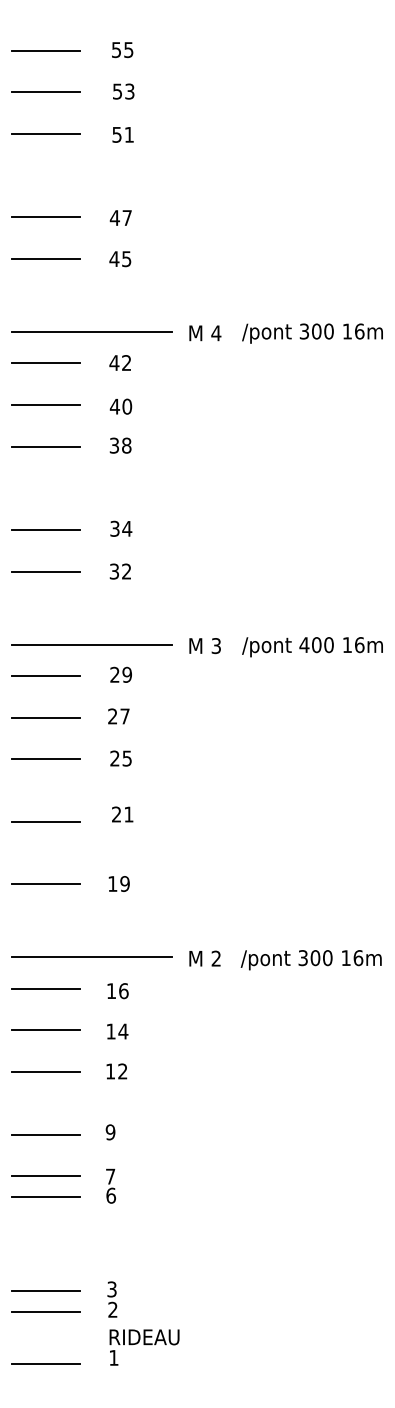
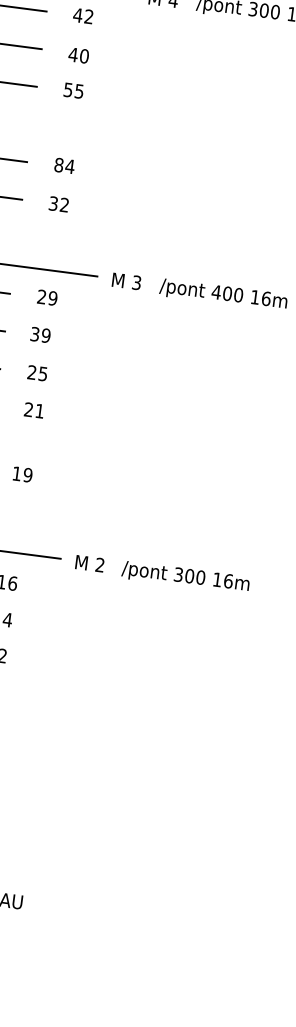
text: (120, 445) -> (73, 90), 38 -> 55
text: (114, 528) -> (58, 164), 34 -> 84
text: (118, 716) -> (40, 335), 27 -> 39
text: (122, 814) -> (34, 410), moved
text: (118, 883) -> (22, 474), moved

